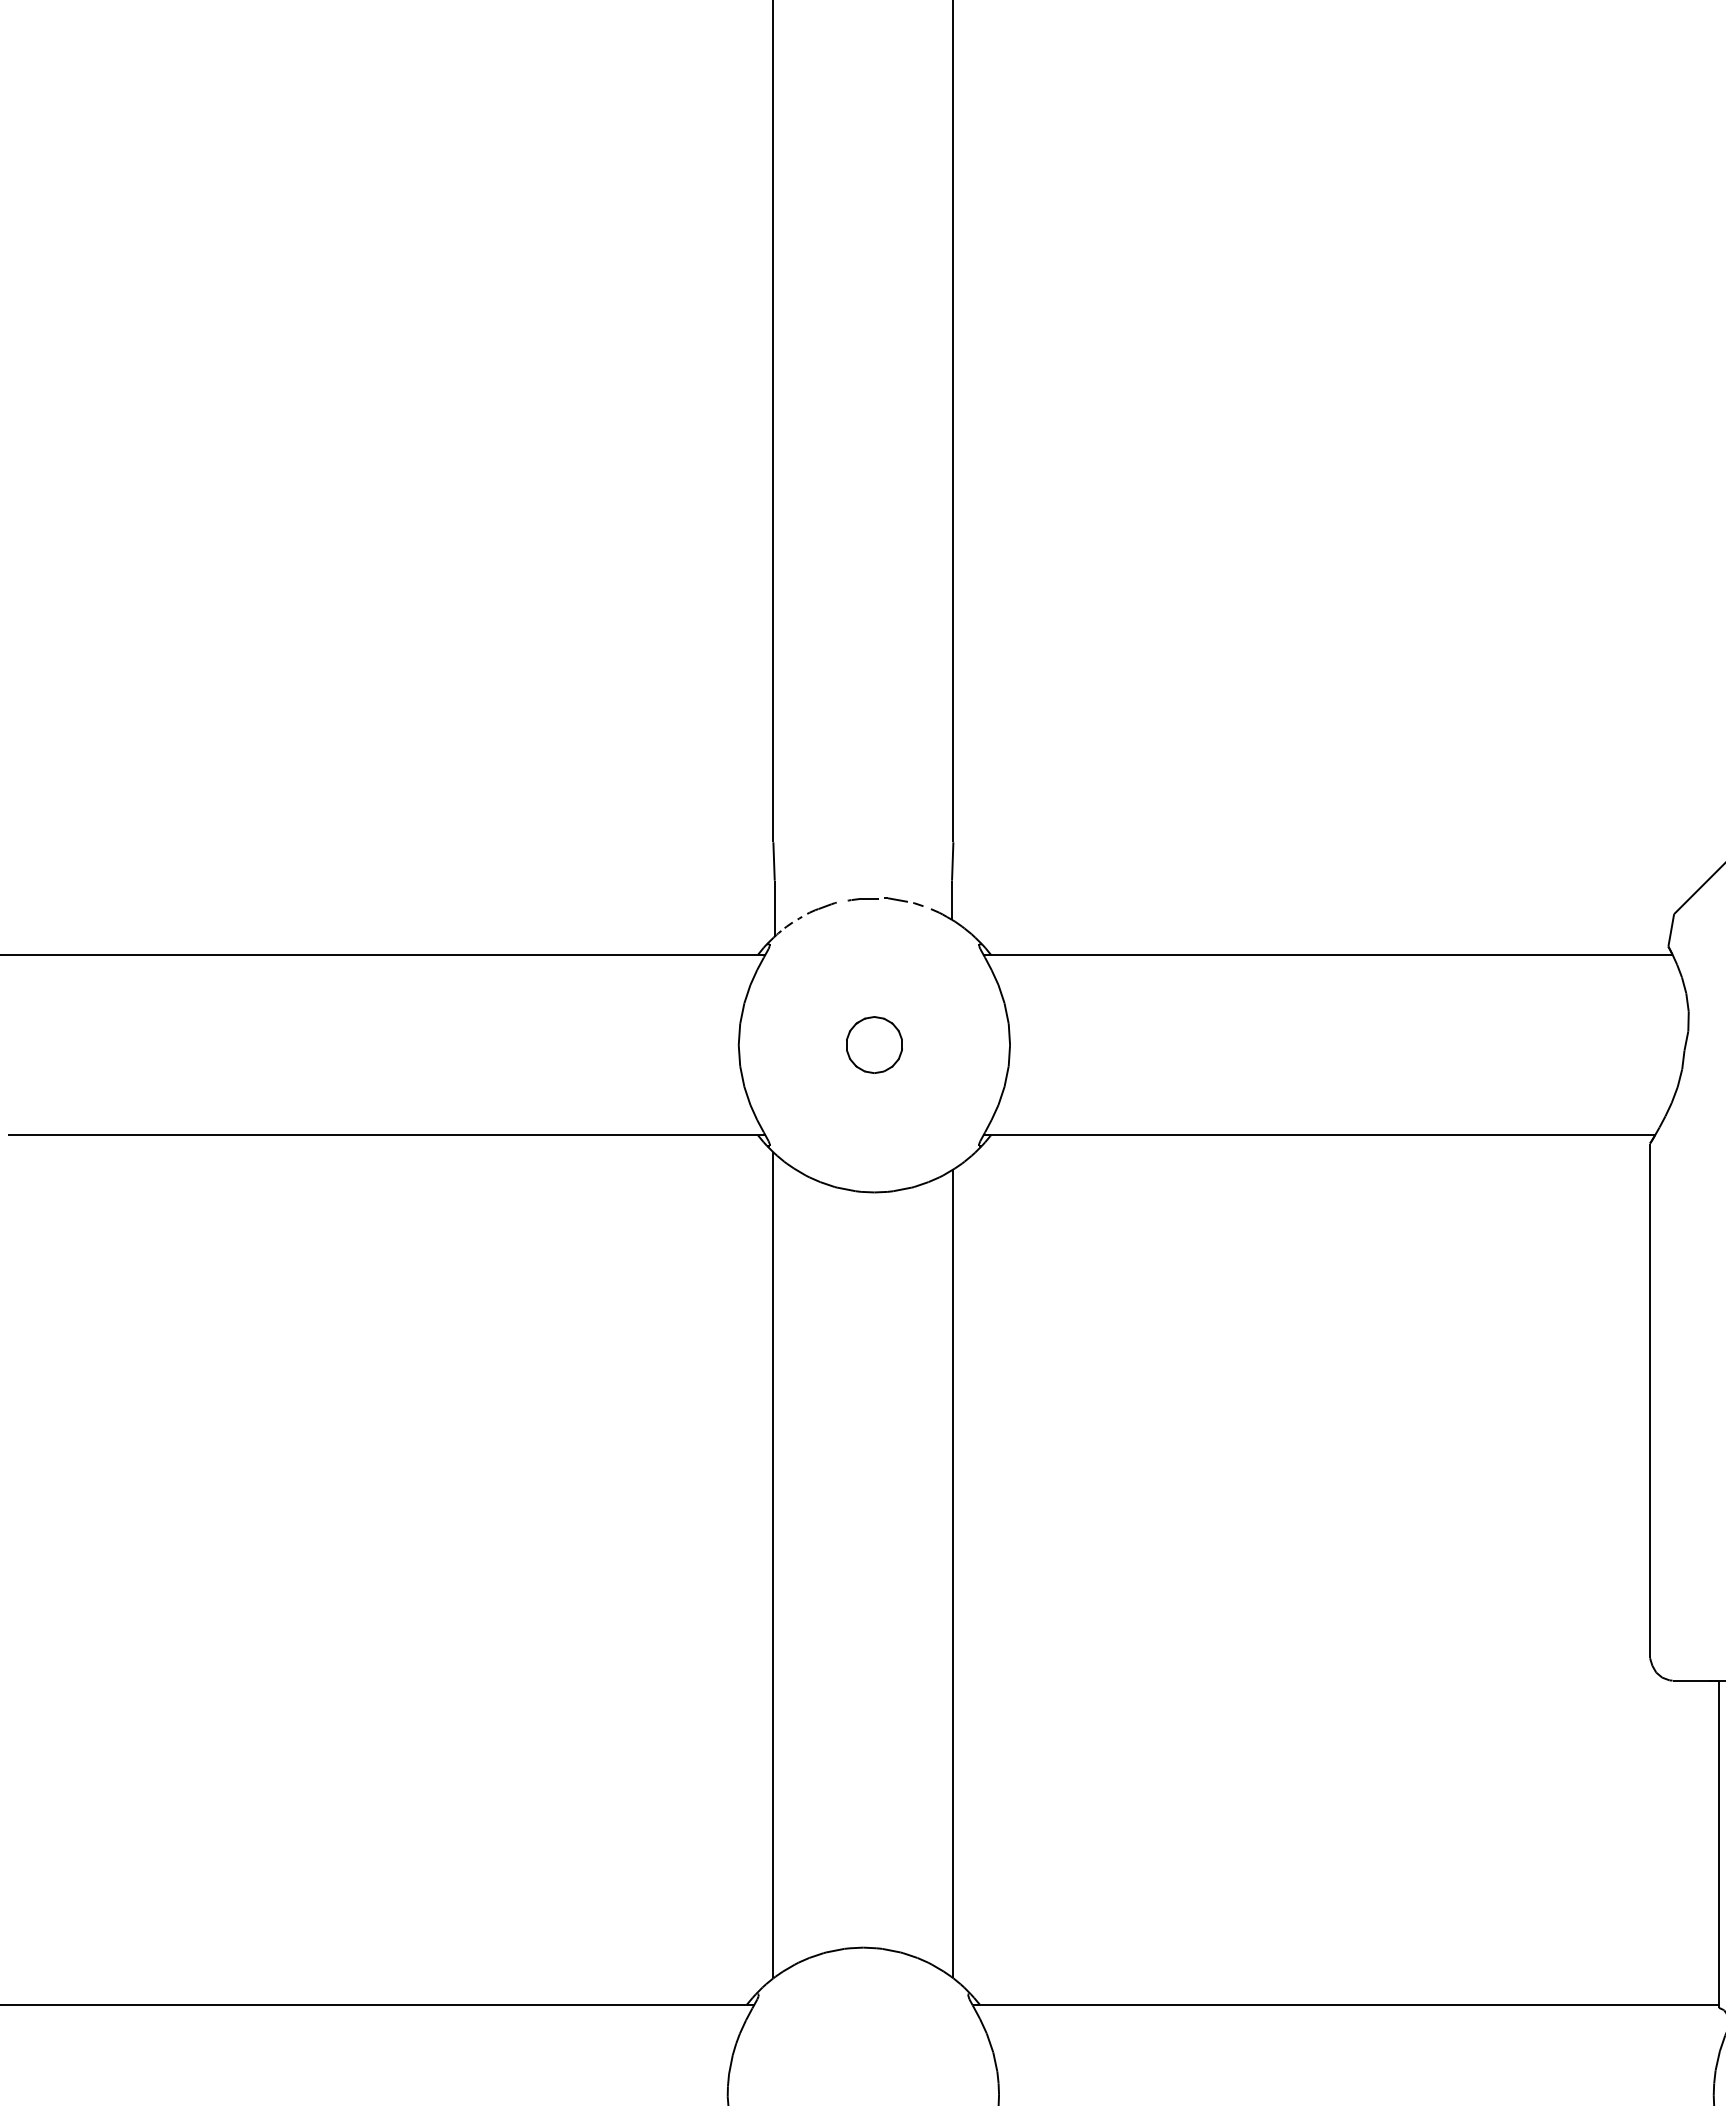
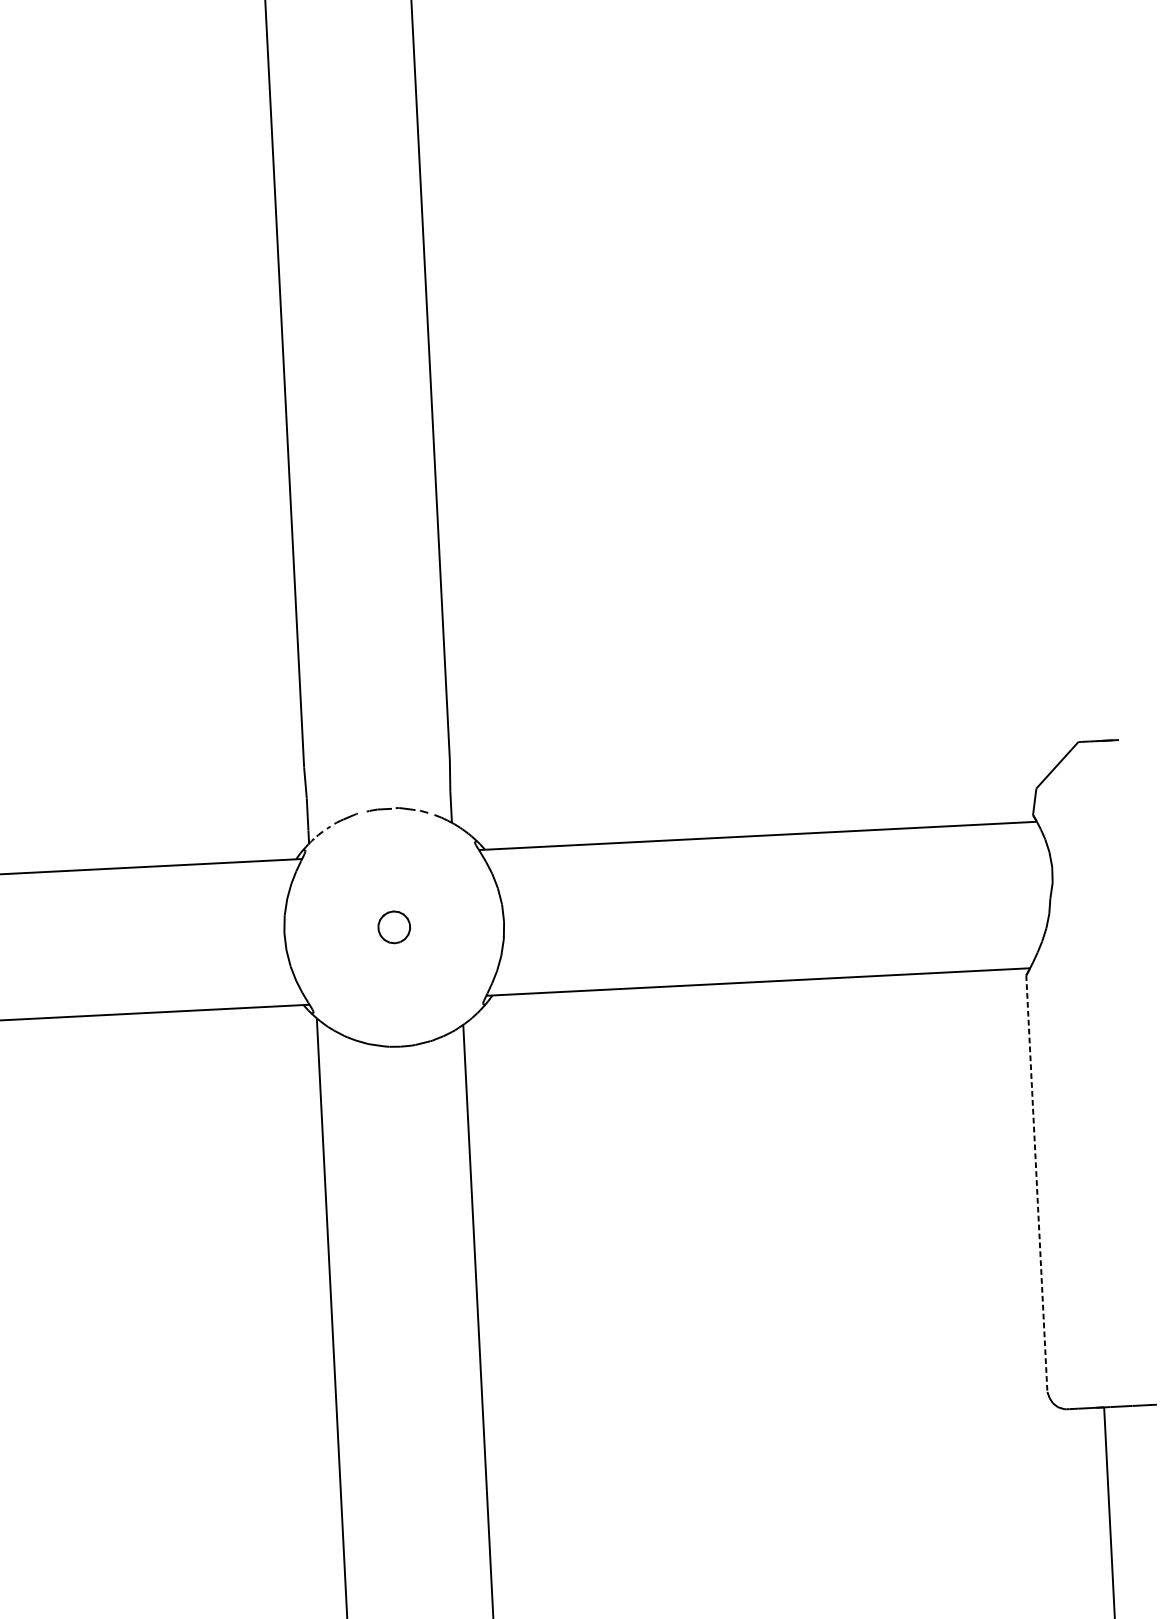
part: (874, 1044) -> (394, 926), size x0.7
line: (1650, 1401) -> (1037, 1184), solid -> dashed

